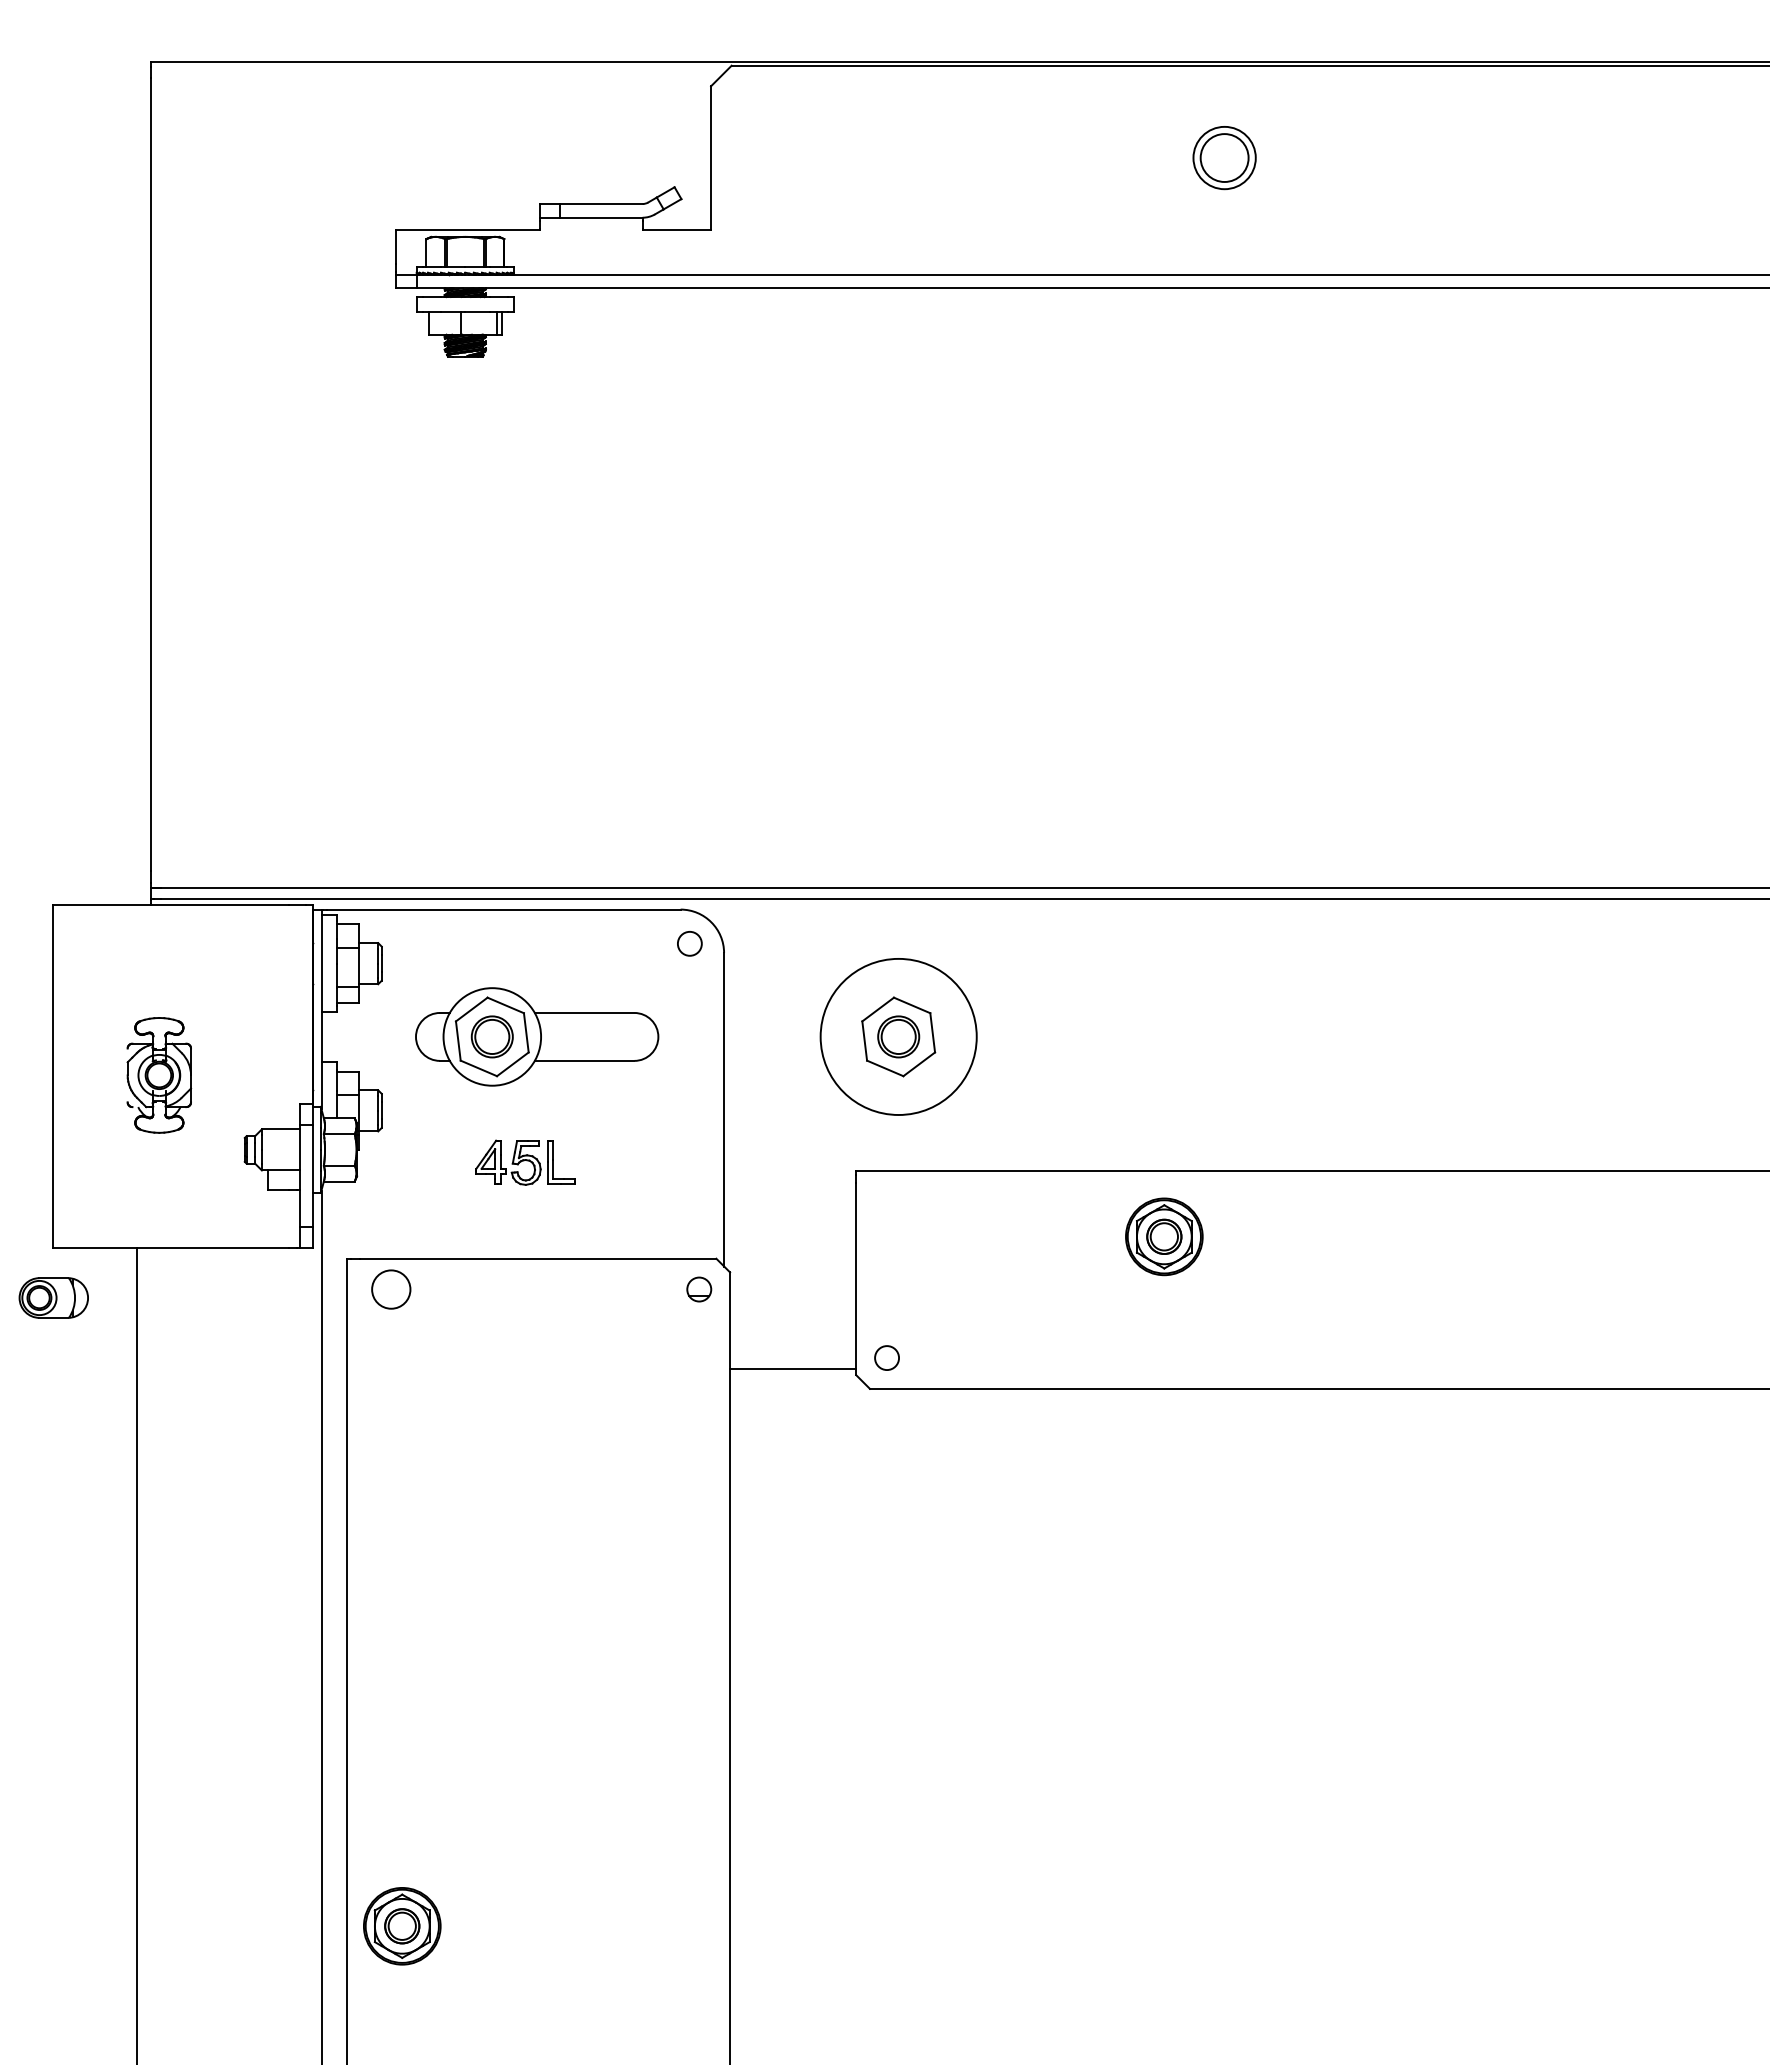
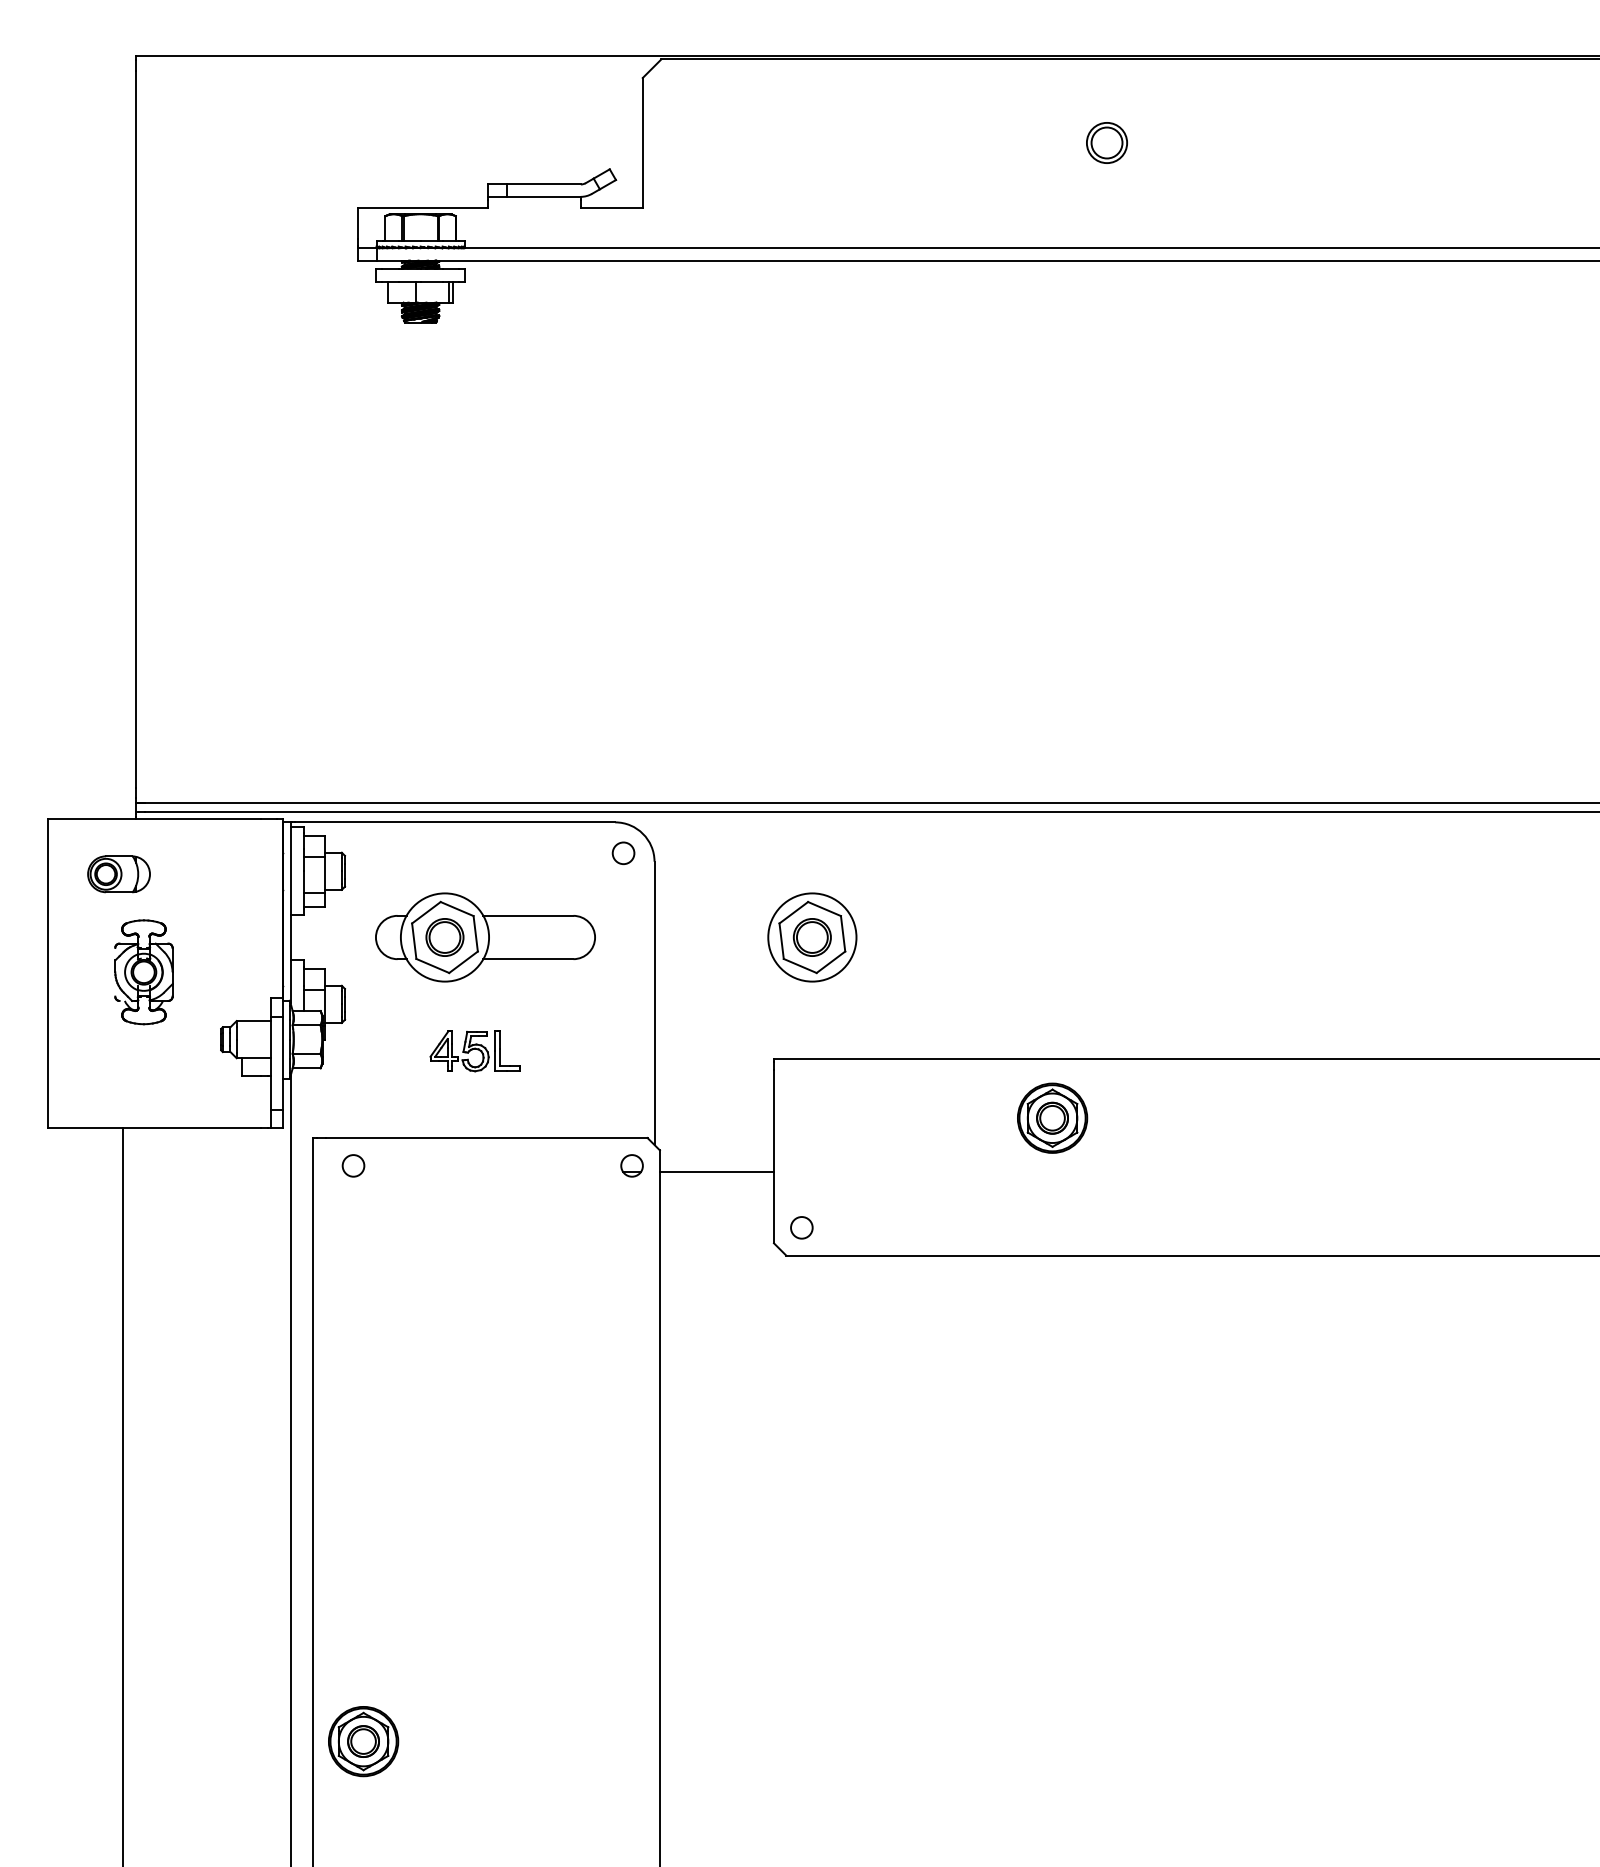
part: (1224, 158) -> (1106, 143), size x0.71
circle: (898, 1036) -> (812, 937), size x0.62
circle: (390, 1289) -> (352, 1165), size x0.62
part: (53, 1297) -> (118, 873), moved
line: (793, 1369) -> (717, 1172), moved

